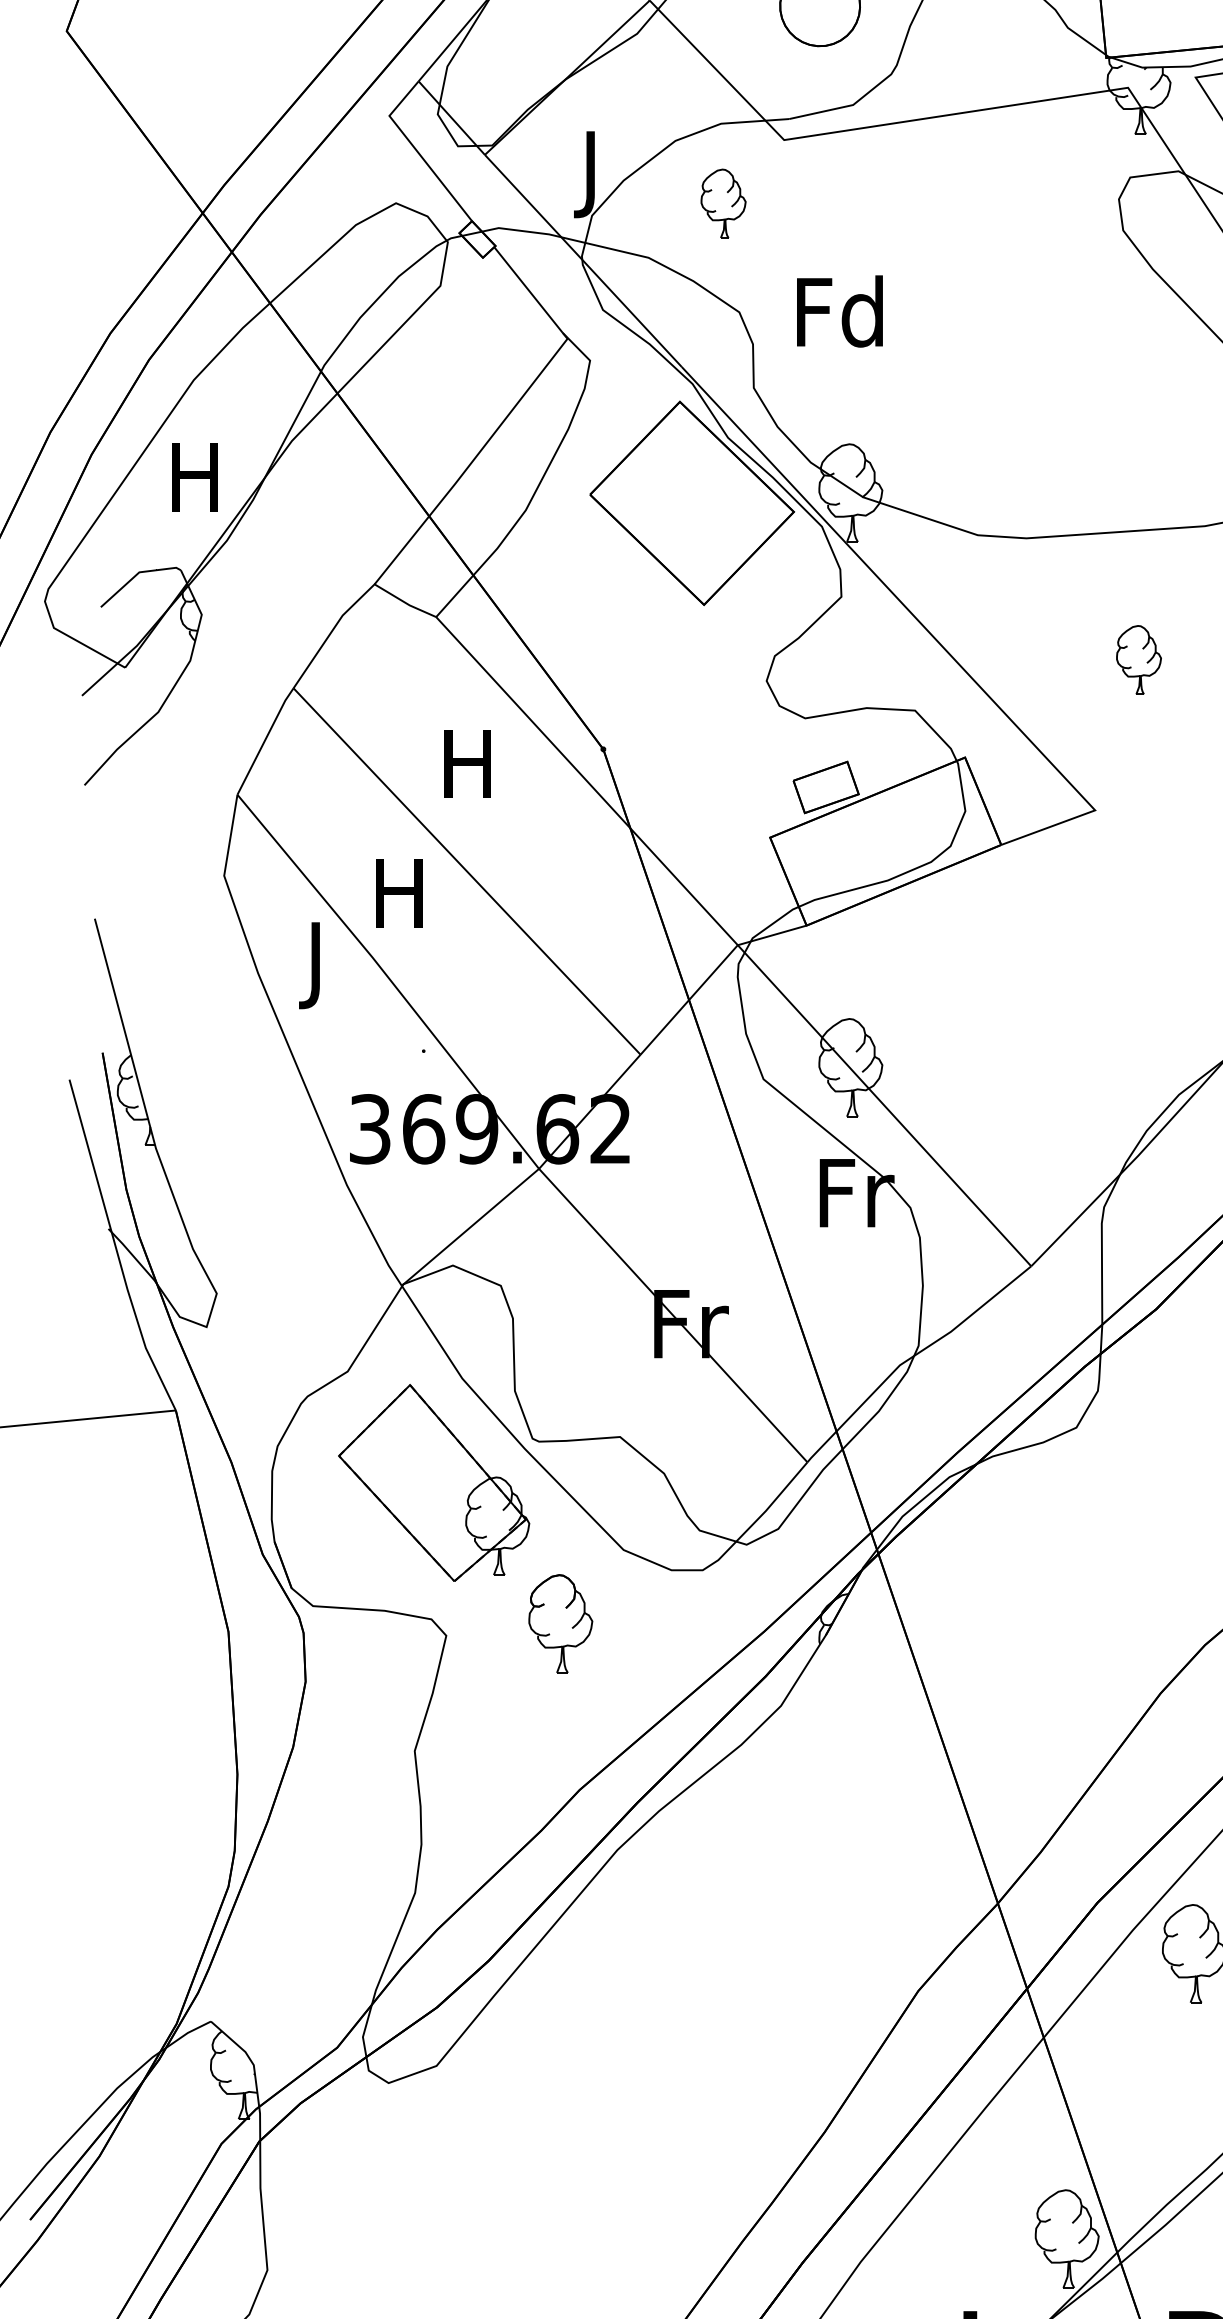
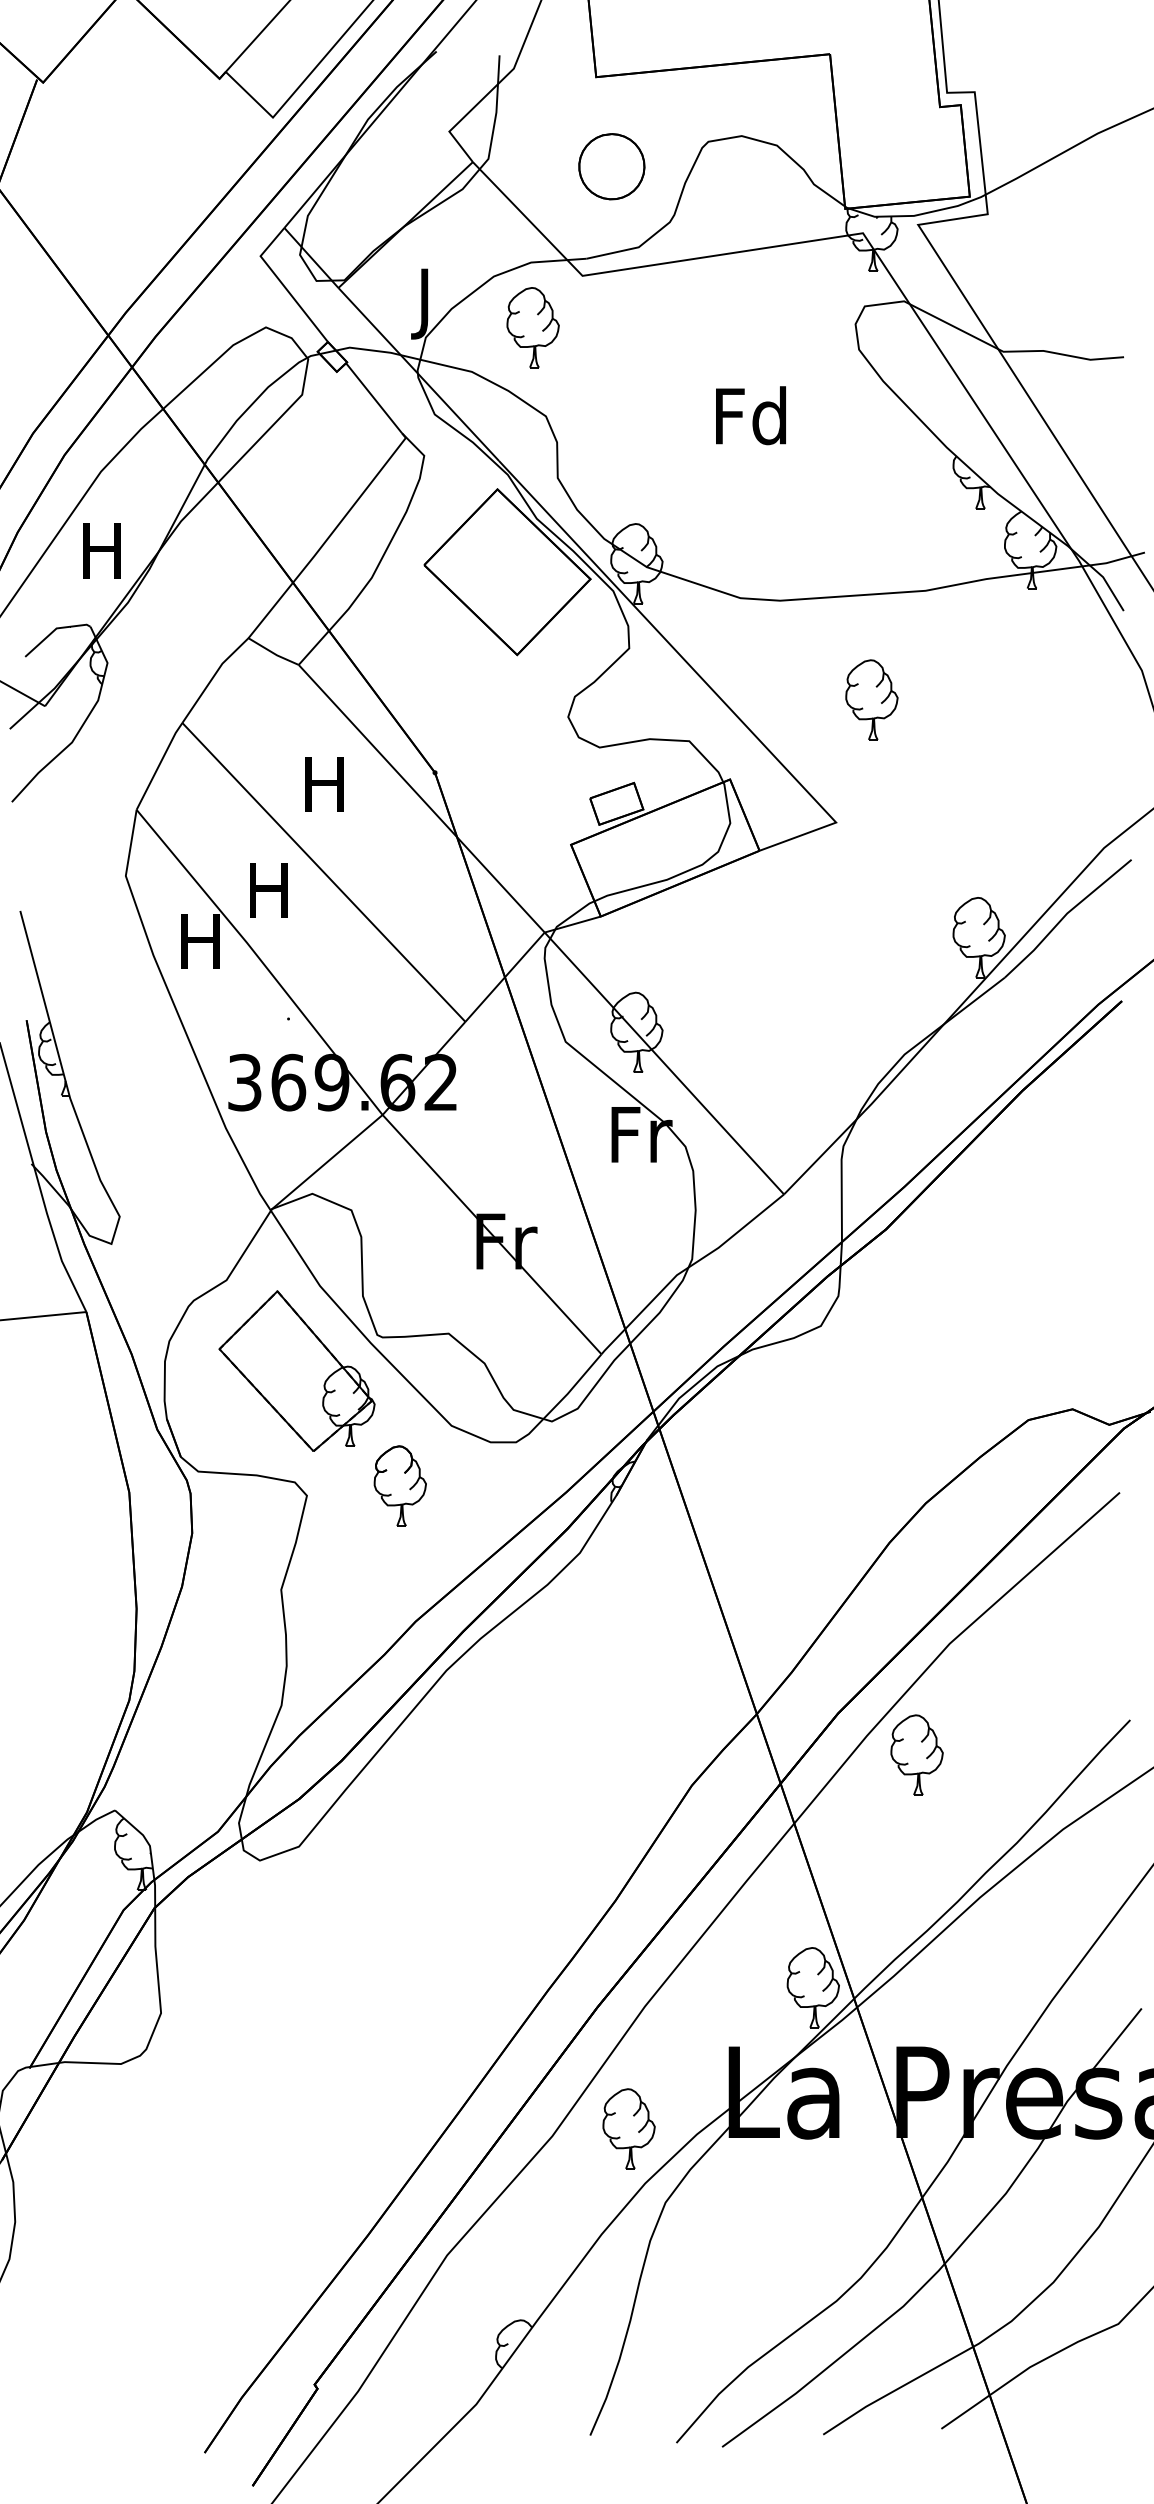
part: (722, 203) -> (532, 327), size x1.43
text: (839, 311) -> (750, 415), moved
part: (1138, 659) -> (871, 699), size x1.43
text: (315, 964) -> (200, 948), J -> H

